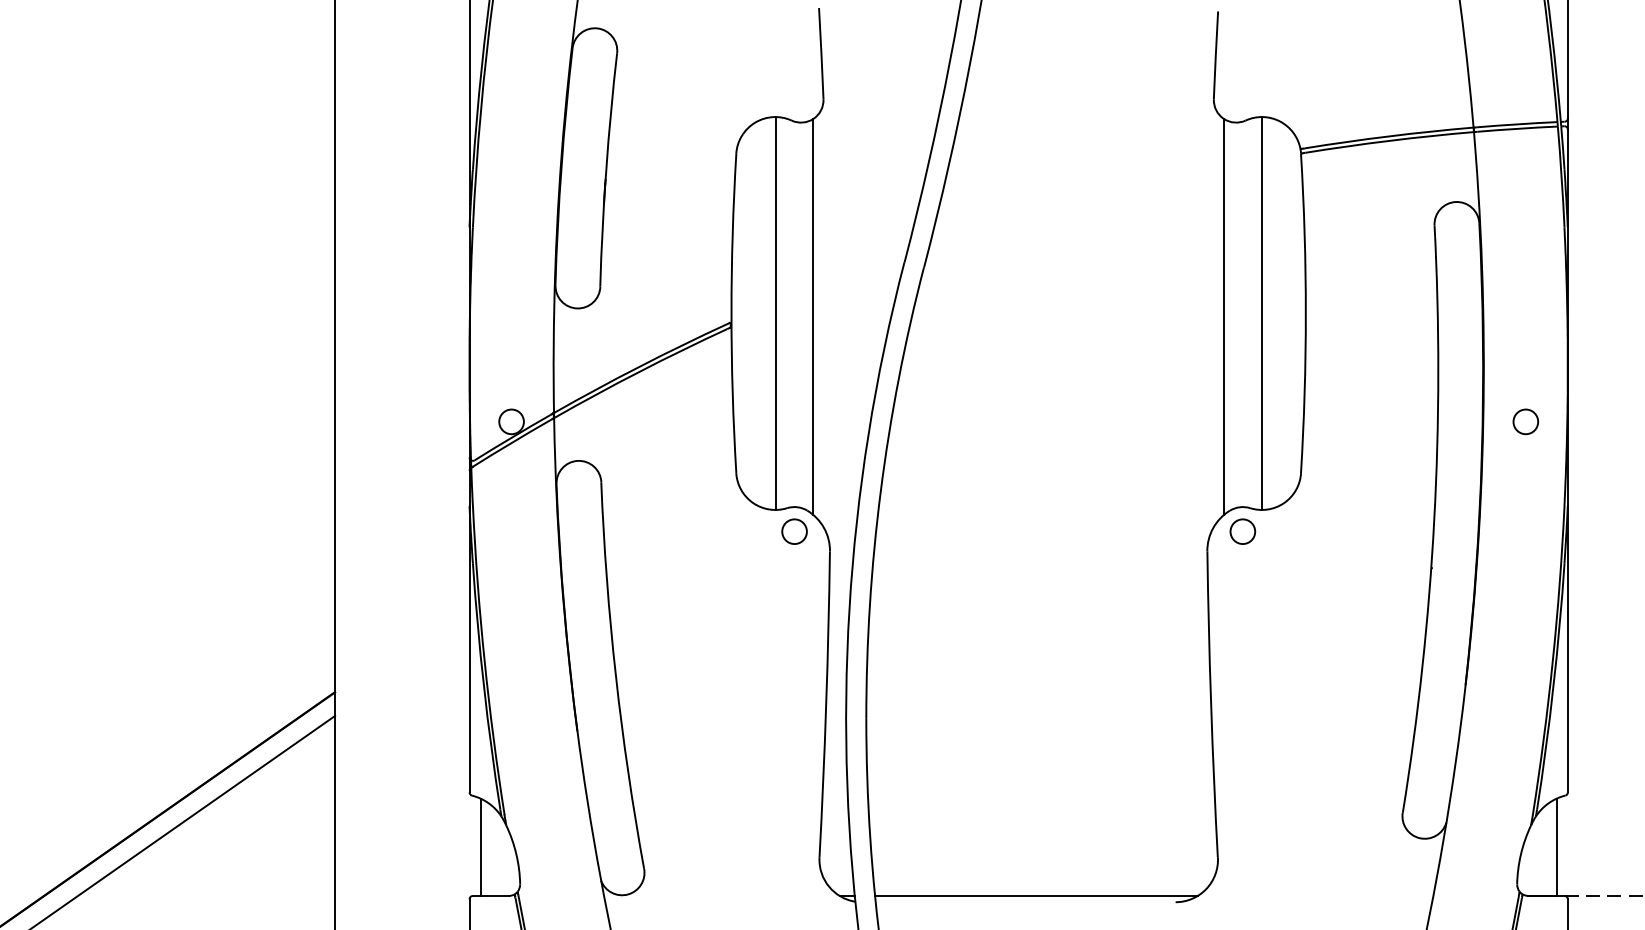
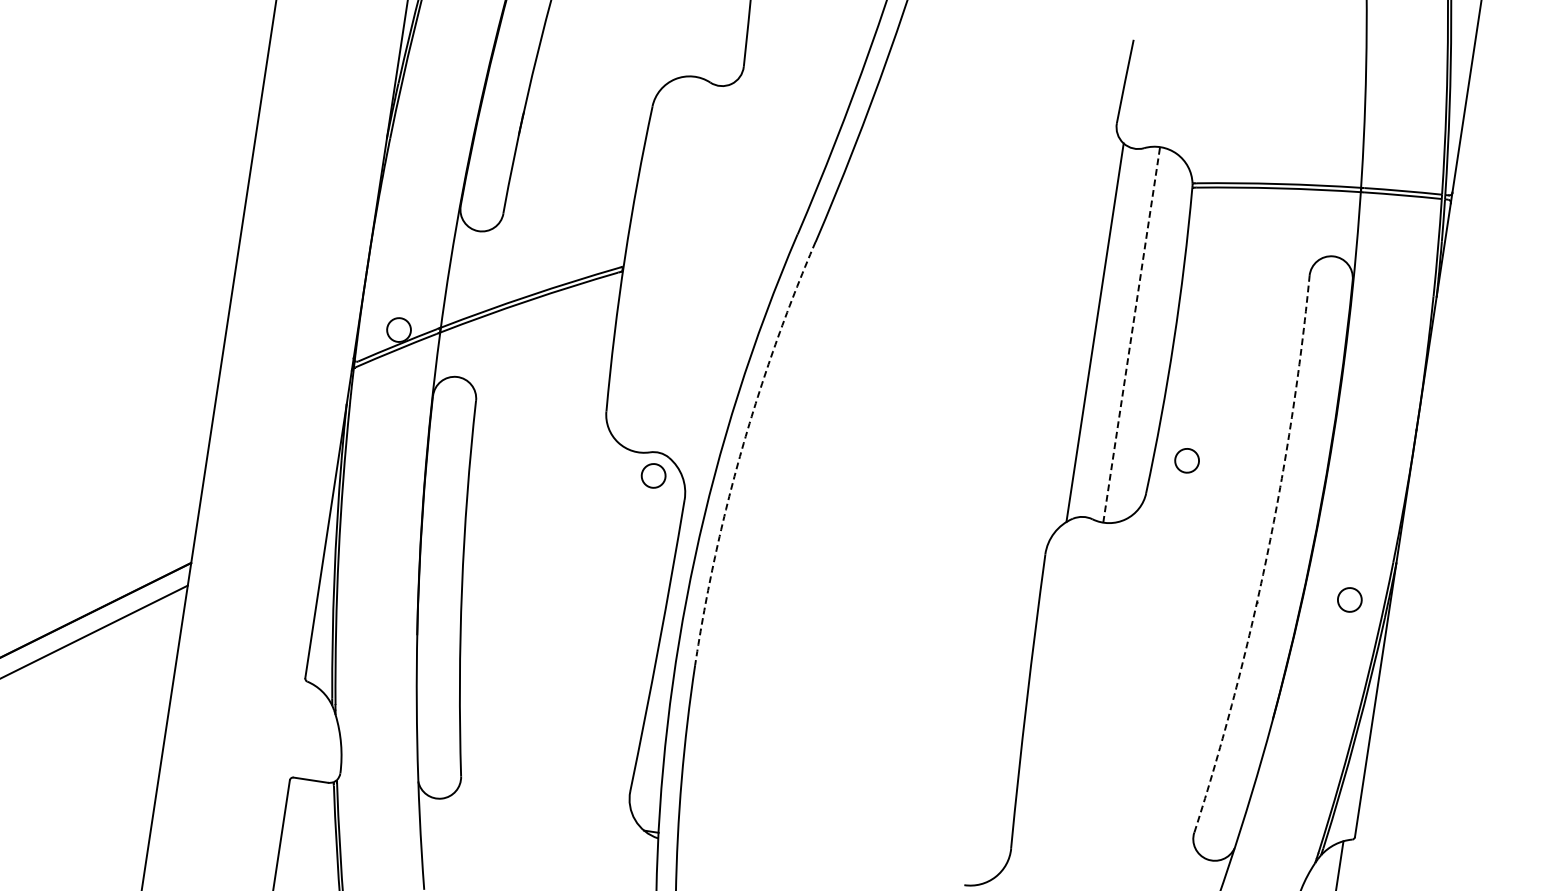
line: (775, 313) -> (666, 264), removed
line: (1261, 313) -> (1131, 334), solid -> dashed
line: (813, 316) -> (702, 272), removed
circle: (1525, 421) -> (1349, 599), moved
arc: (880, 491) -> (741, 449), solid -> dashed
arc: (1434, 520) -> (1266, 557), solid -> dashed
circle: (1242, 531) -> (1186, 460), moved
line: (480, 846) -> (307, 731), removed
line: (1036, 895) -> (832, 858), removed

